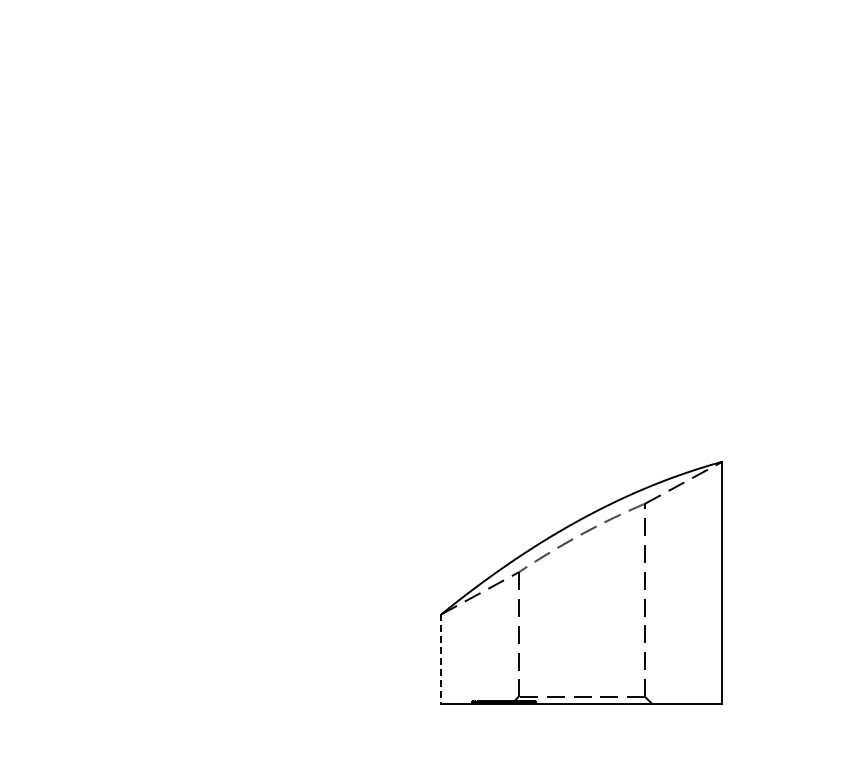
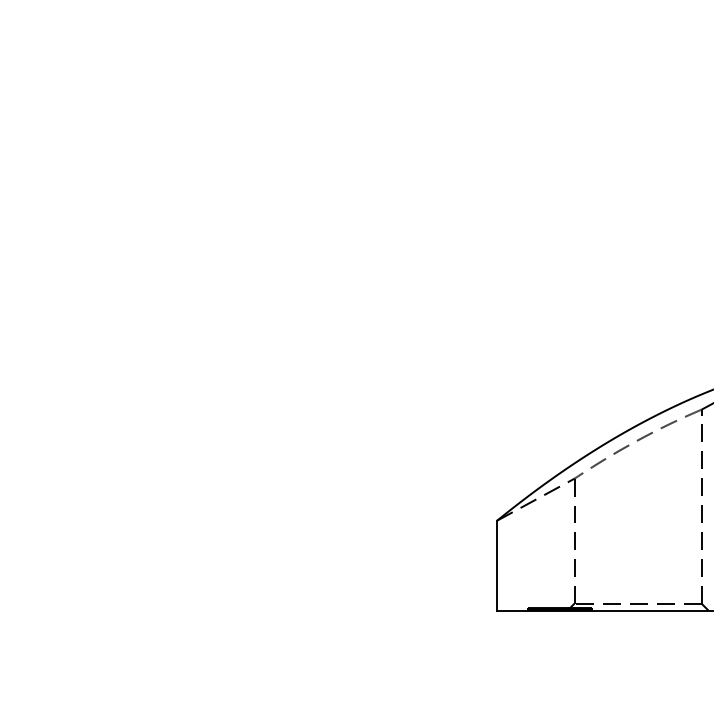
line: (441, 659) -> (497, 566), dashed -> solid

